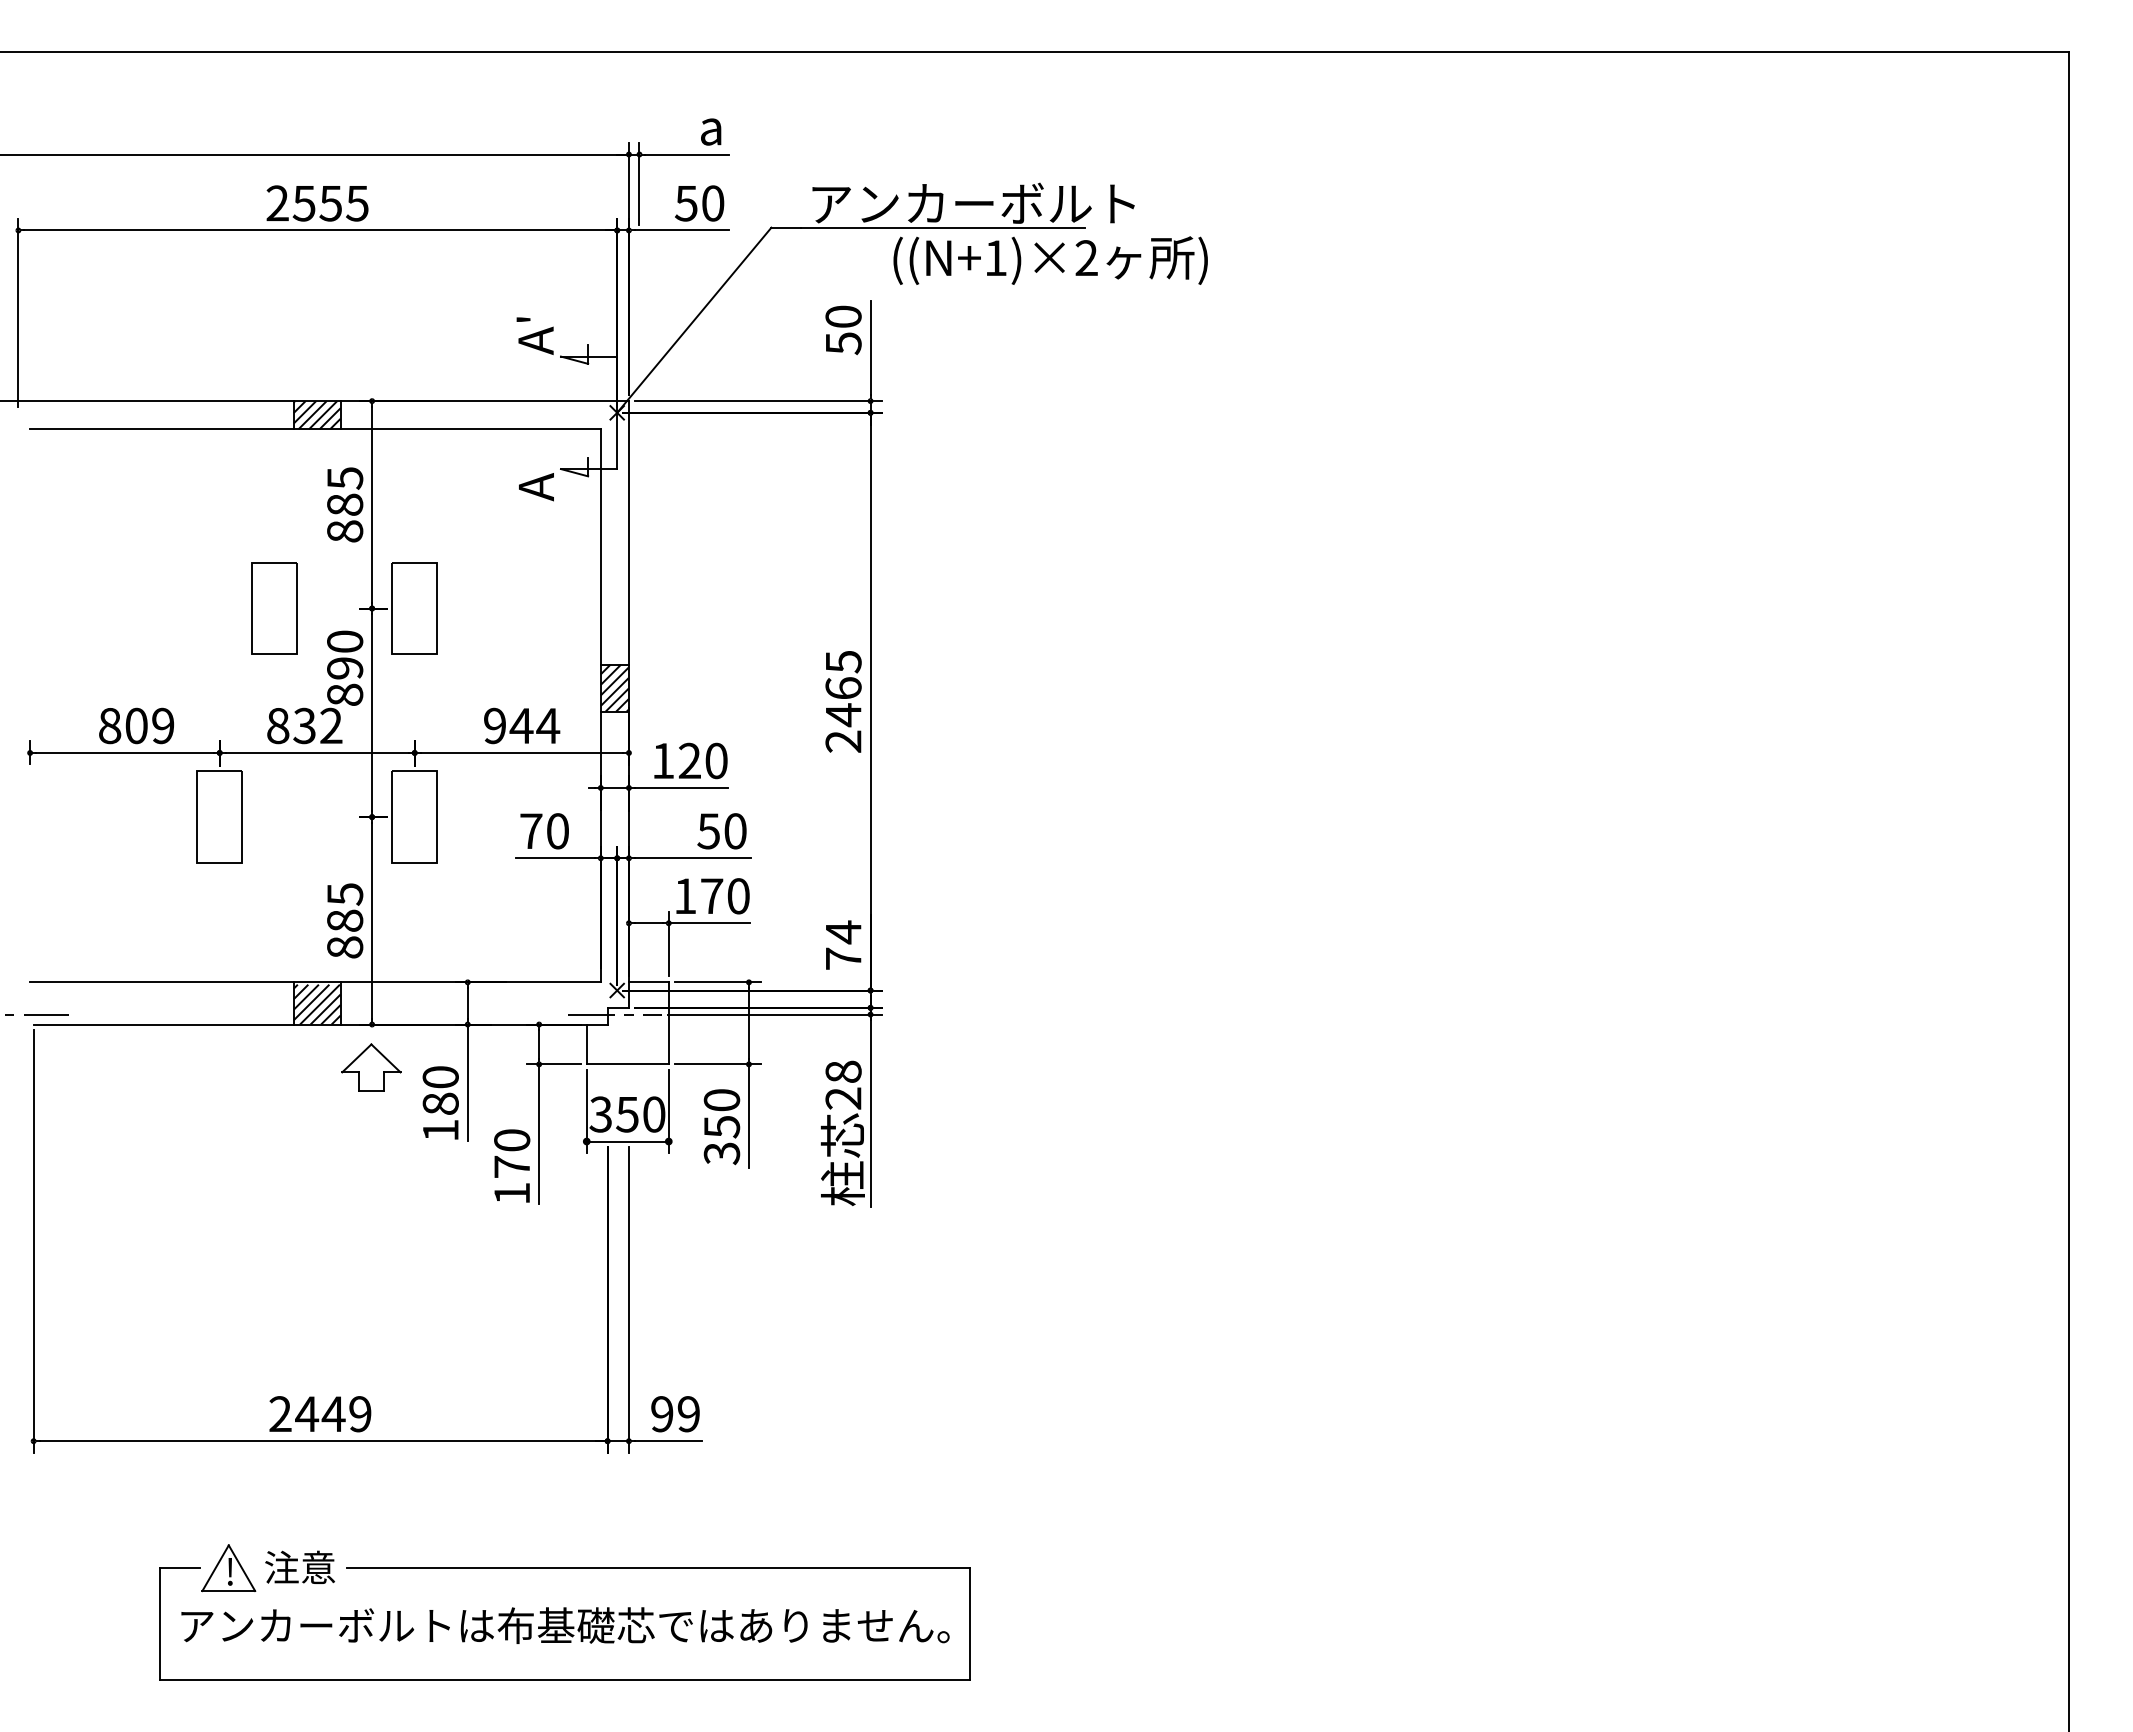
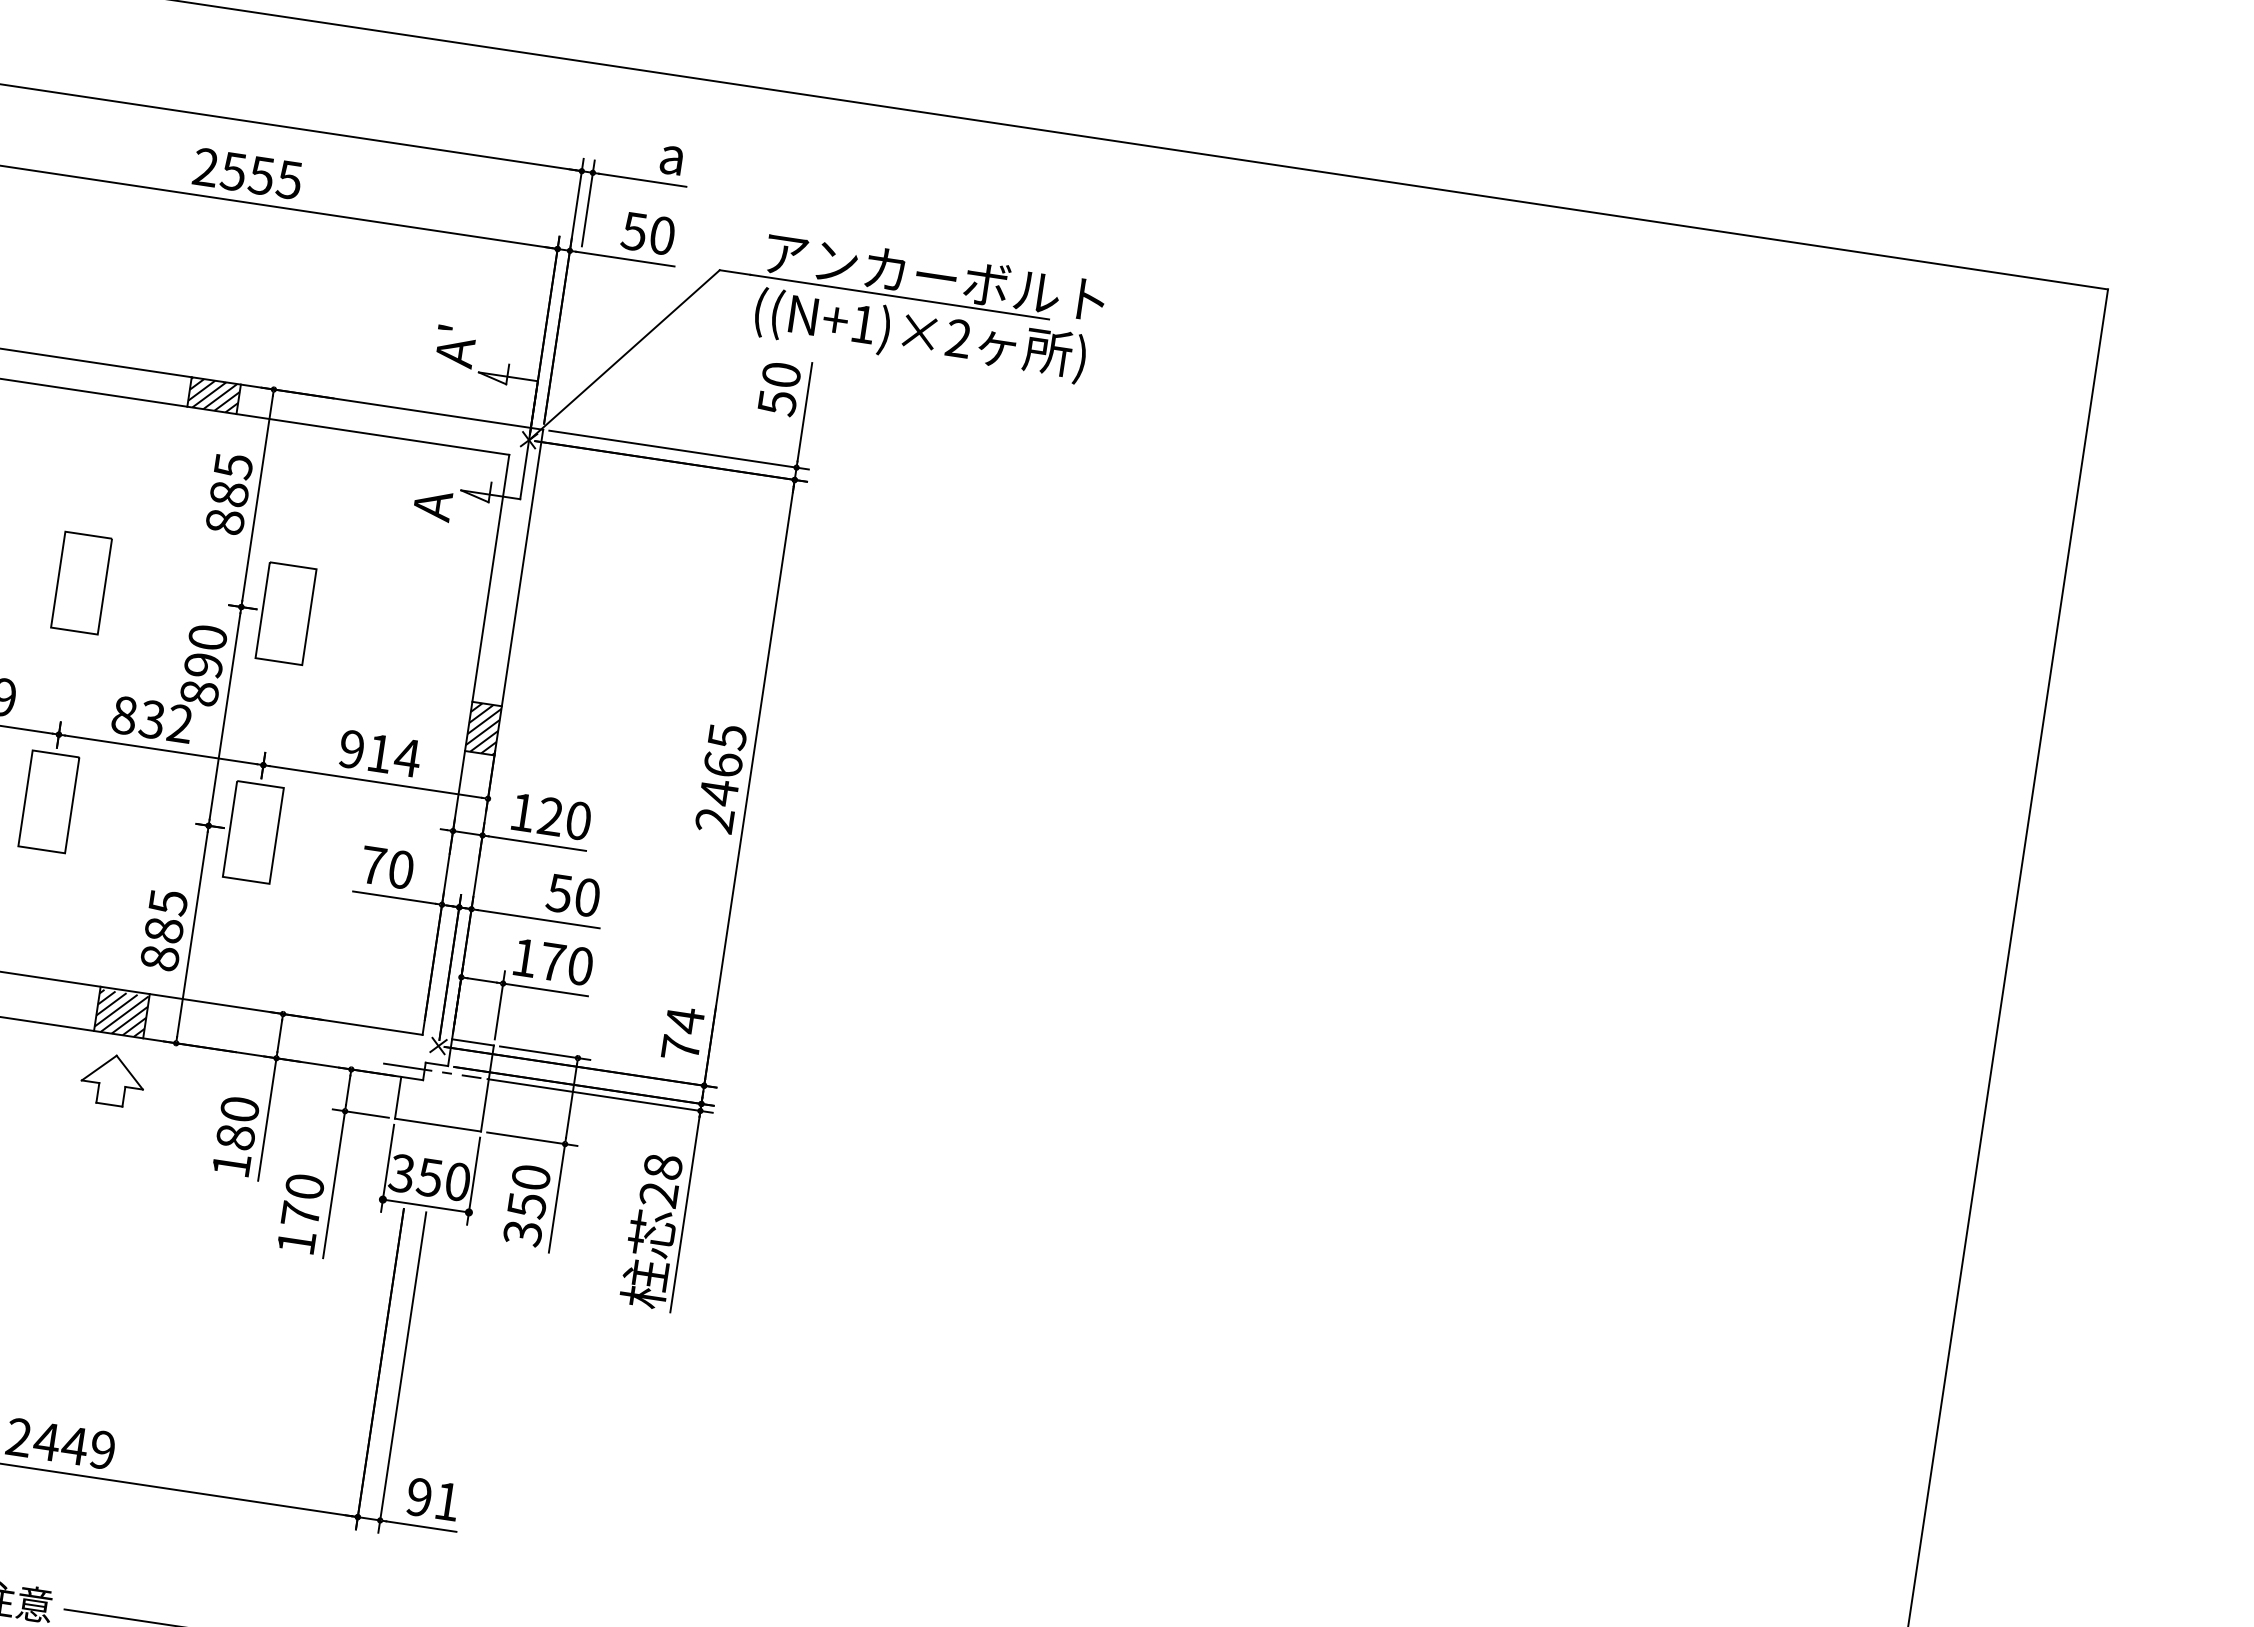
text: (1050, 260) -> (920, 335), moved
part: (274, 608) -> (81, 583), moved
text: (521, 725) -> (379, 753), 944 -> 914
part: (371, 1067) -> (113, 1079), moved
text: (688, 1414) -> (446, 1501), 99 -> 91

